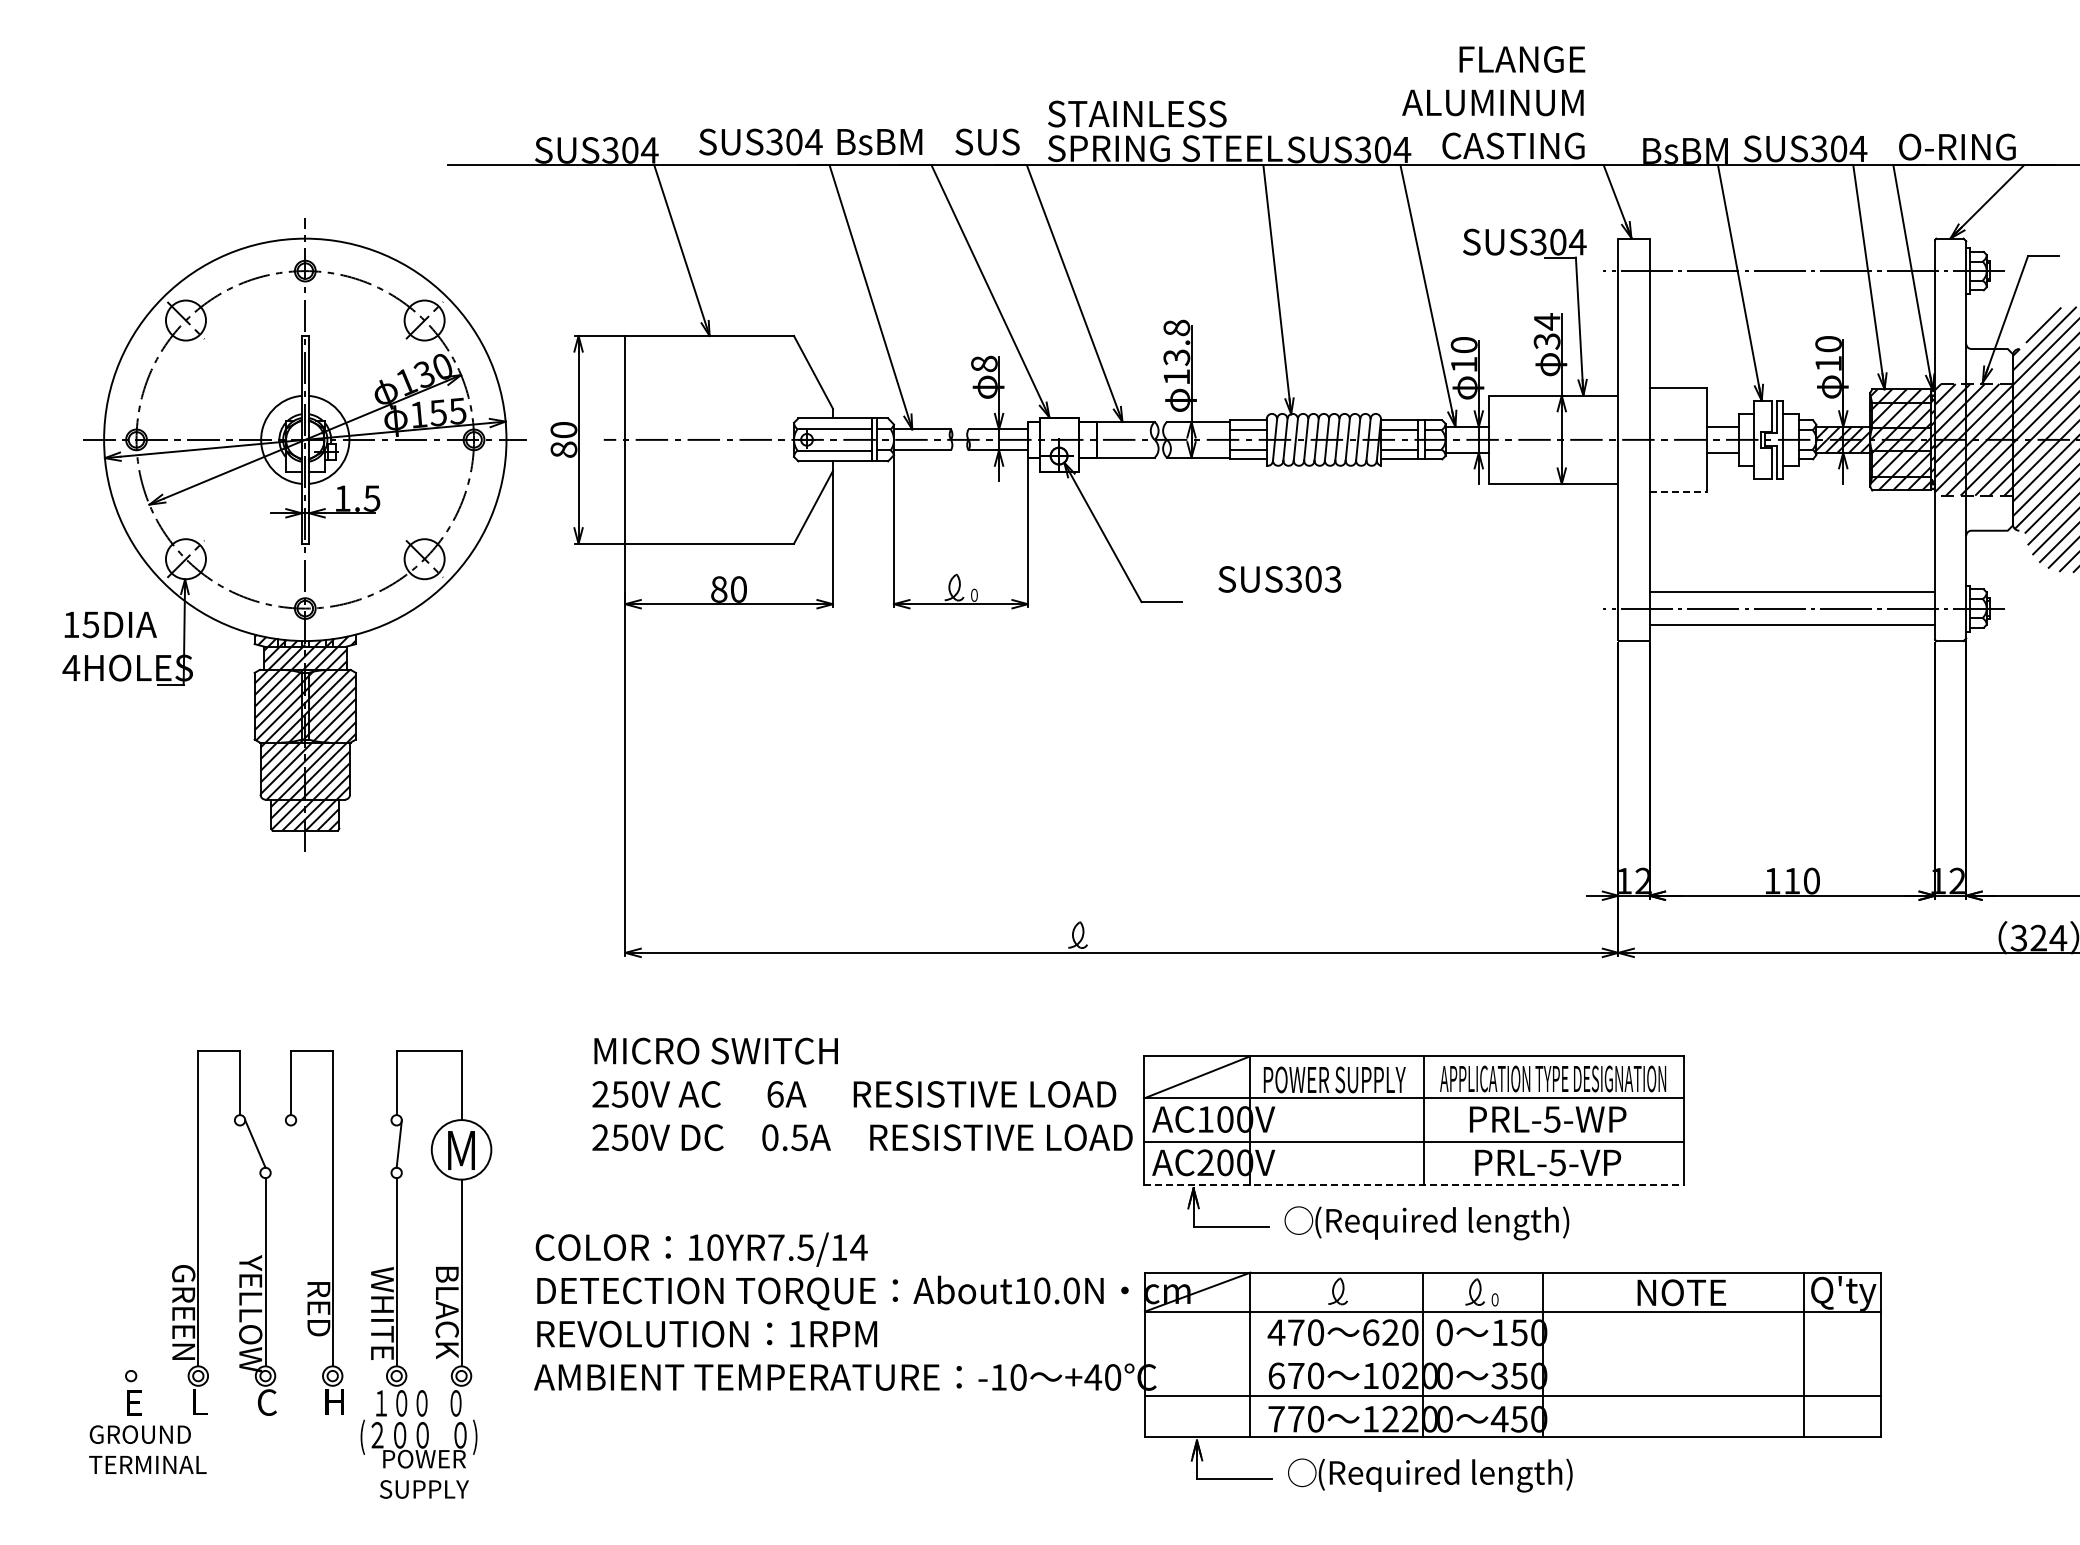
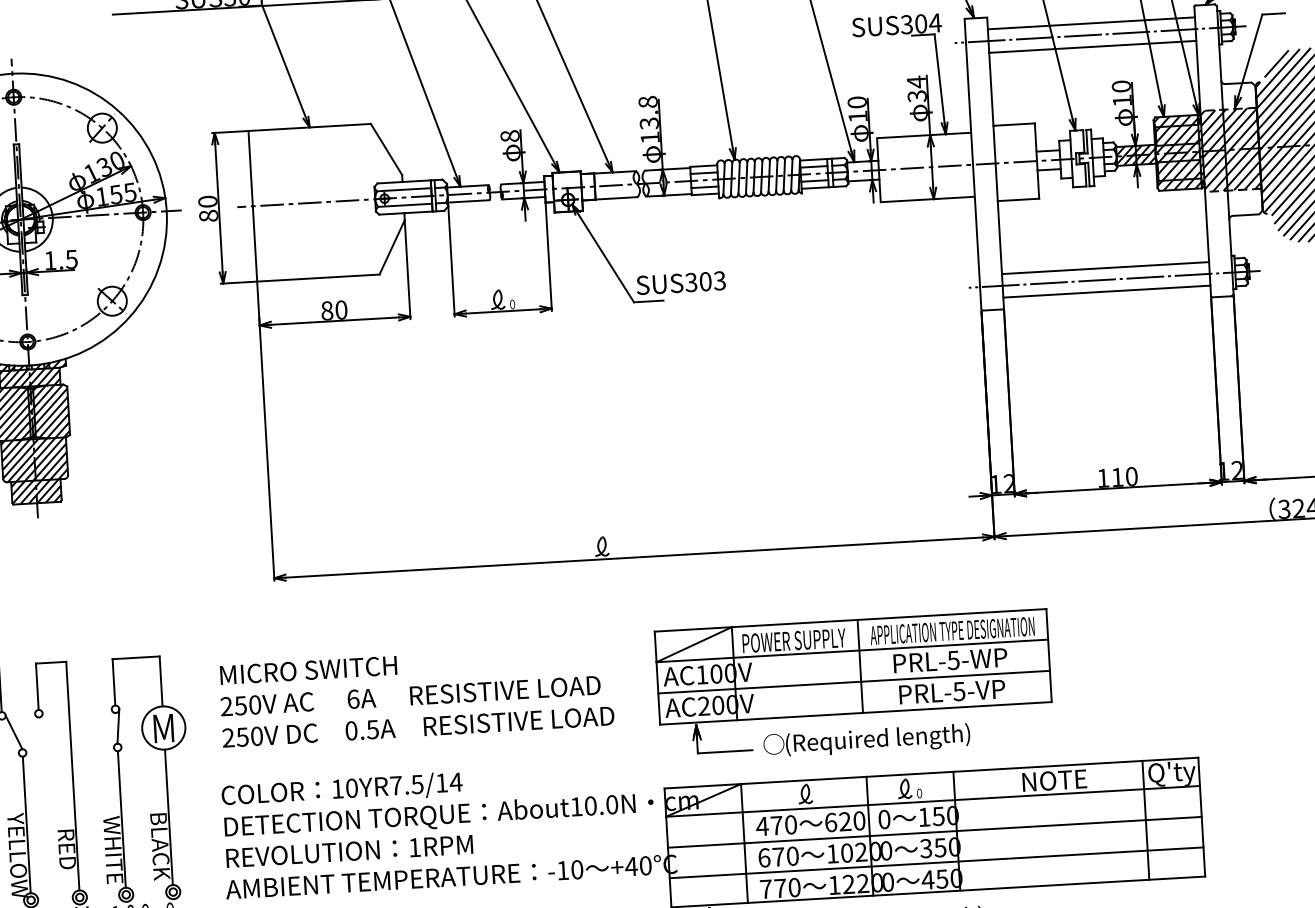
line: (1792, 254) -> (1091, 23), added
line: (1792, 287) -> (1092, 46), added
line: (1678, 491) -> (1018, 199), dashed -> solid
text: (1279, 579) -> (680, 283), moved
text: (862, 1094) -> (416, 695), moved
line: (1414, 1184) -> (856, 713), dashed -> solid
line: (1513, 1354) -> (935, 832), added

